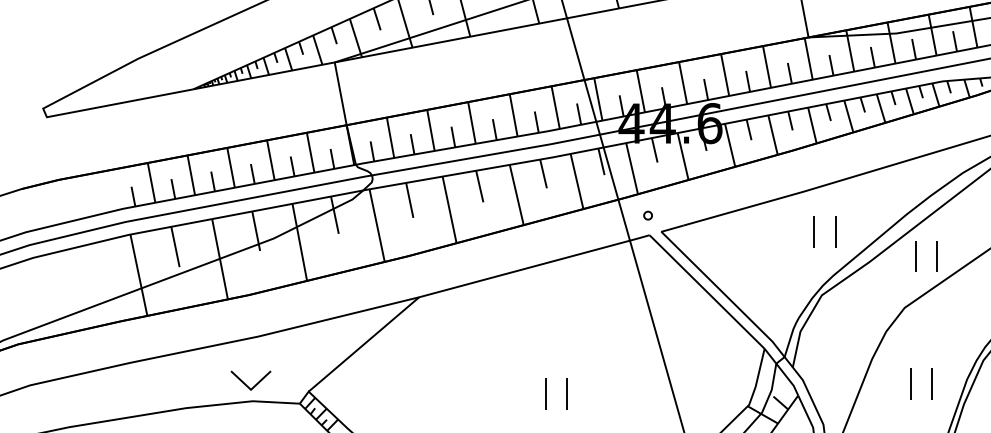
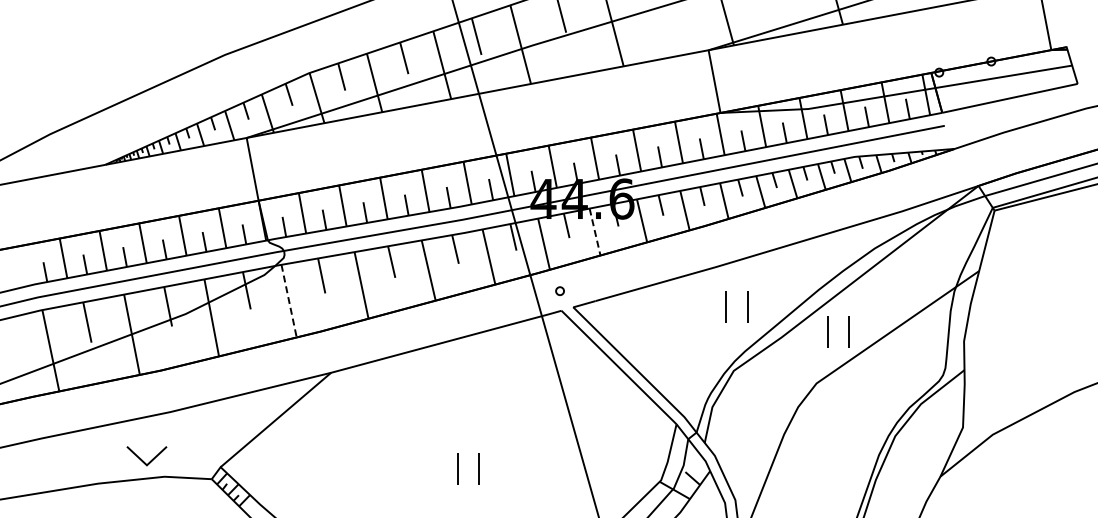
line: (683, 156) -> (595, 232), solid -> dashed
line: (377, 225) -> (289, 301), solid -> dashed
part: (250, 380) -> (146, 456), moved
part: (911, 382) -> (823, 458), removed

